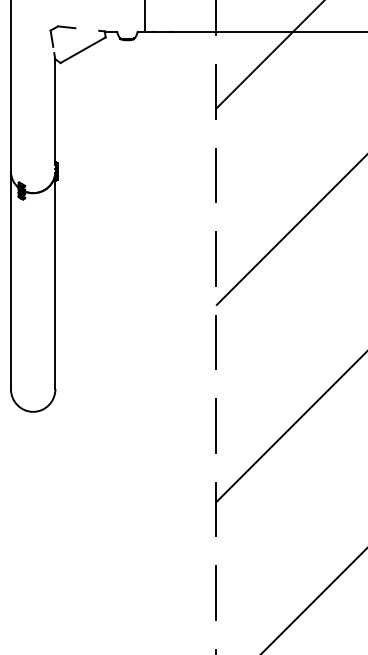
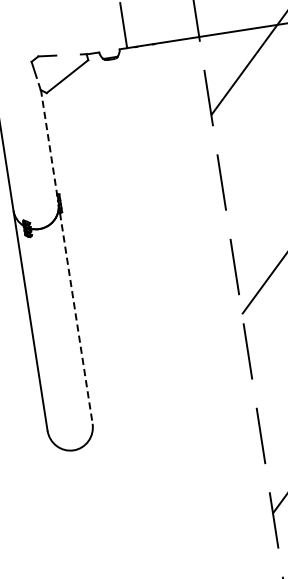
line: (55, 112) -> (49, 143), solid -> dashed
line: (55, 285) -> (76, 319), solid -> dashed

